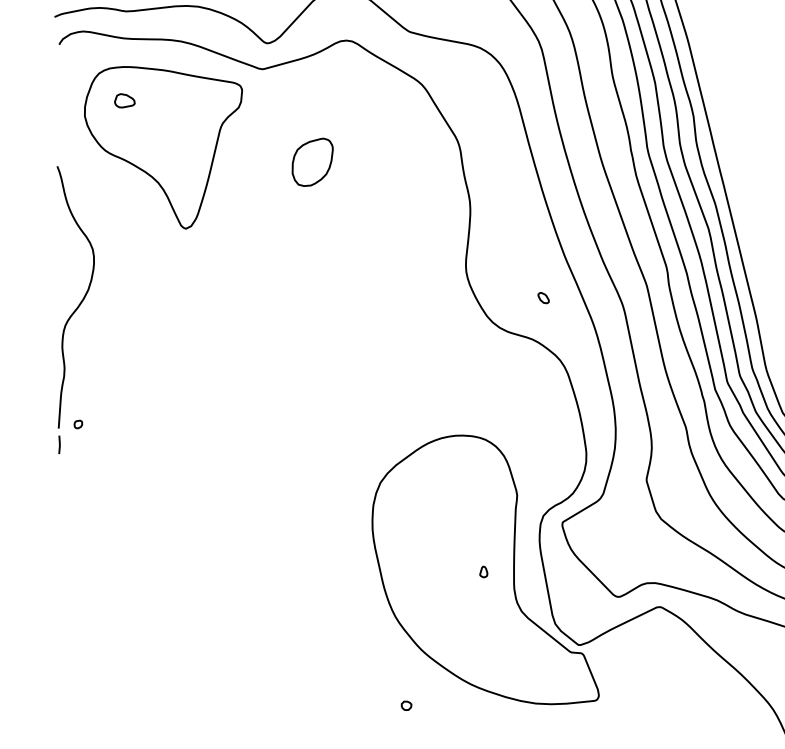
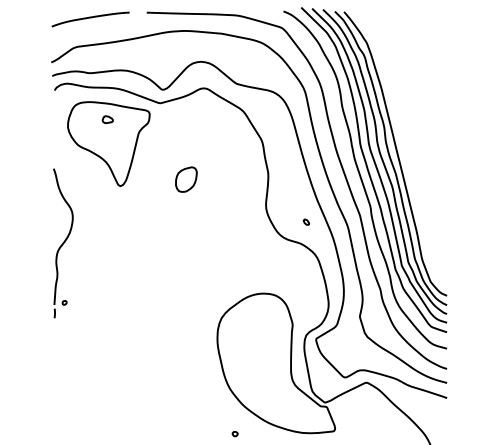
part: (124, 100) -> (107, 119), moved
part: (312, 162) -> (186, 179), moved
part: (76, 310) -> (63, 243), moved
part: (484, 571) -> (275, 364), removed

